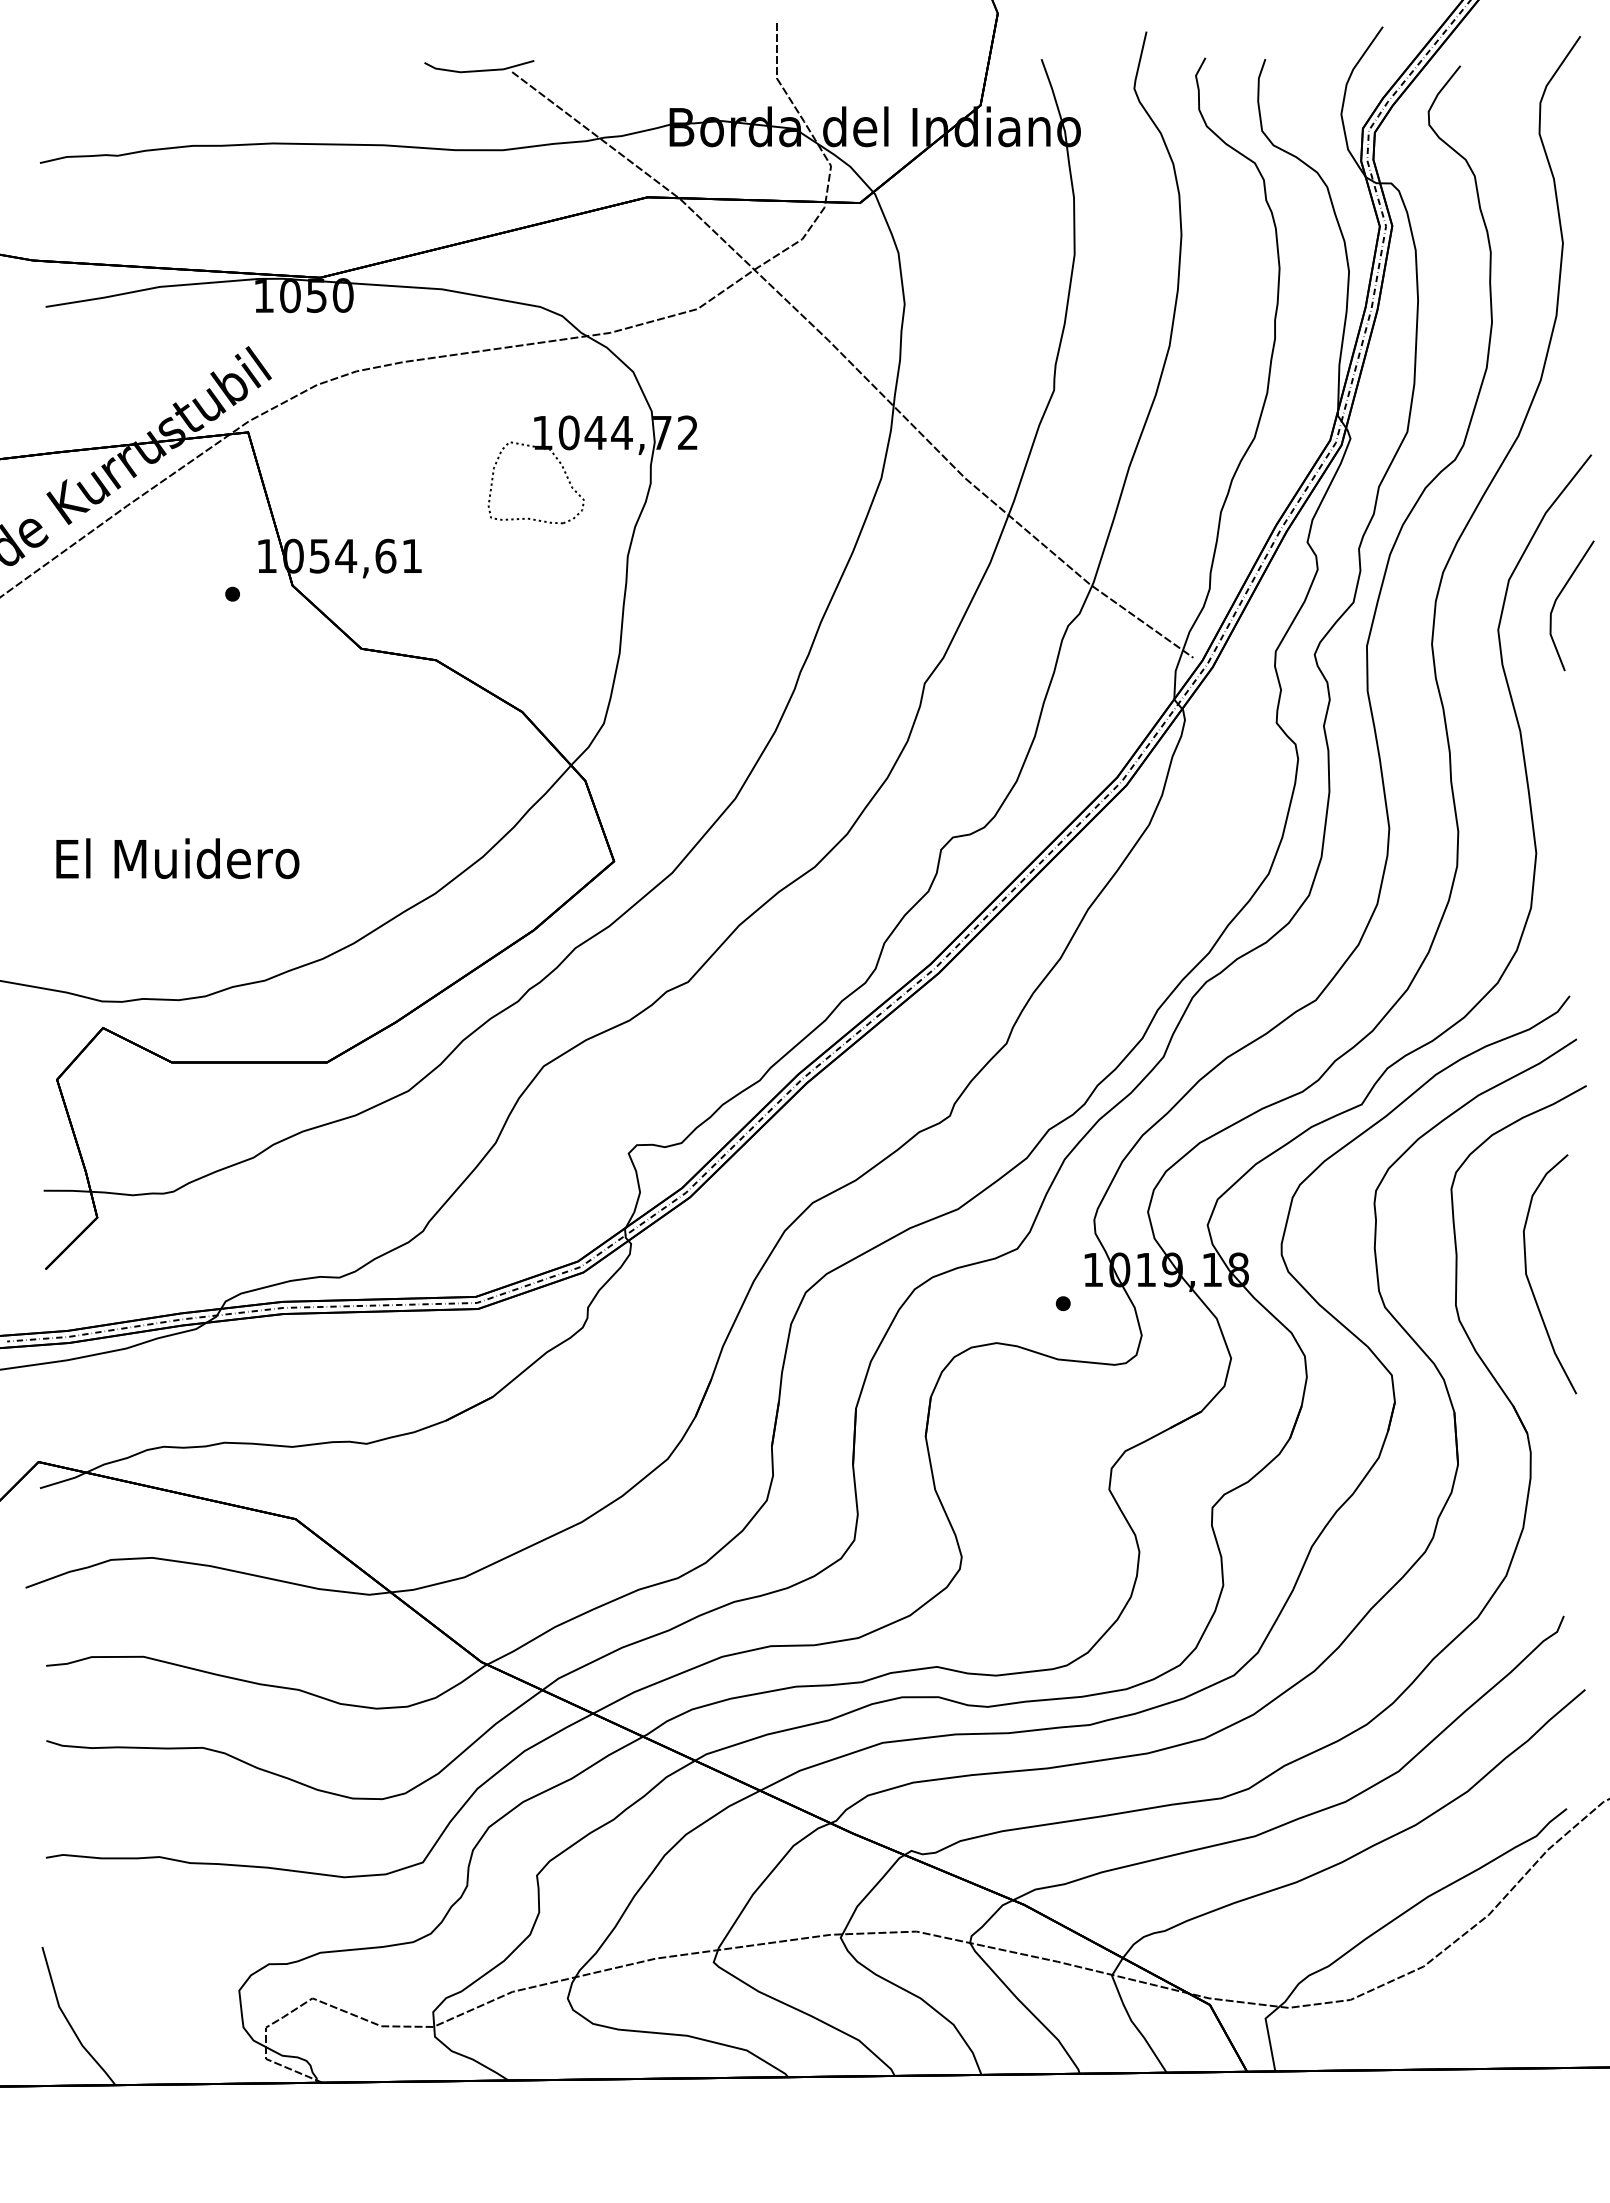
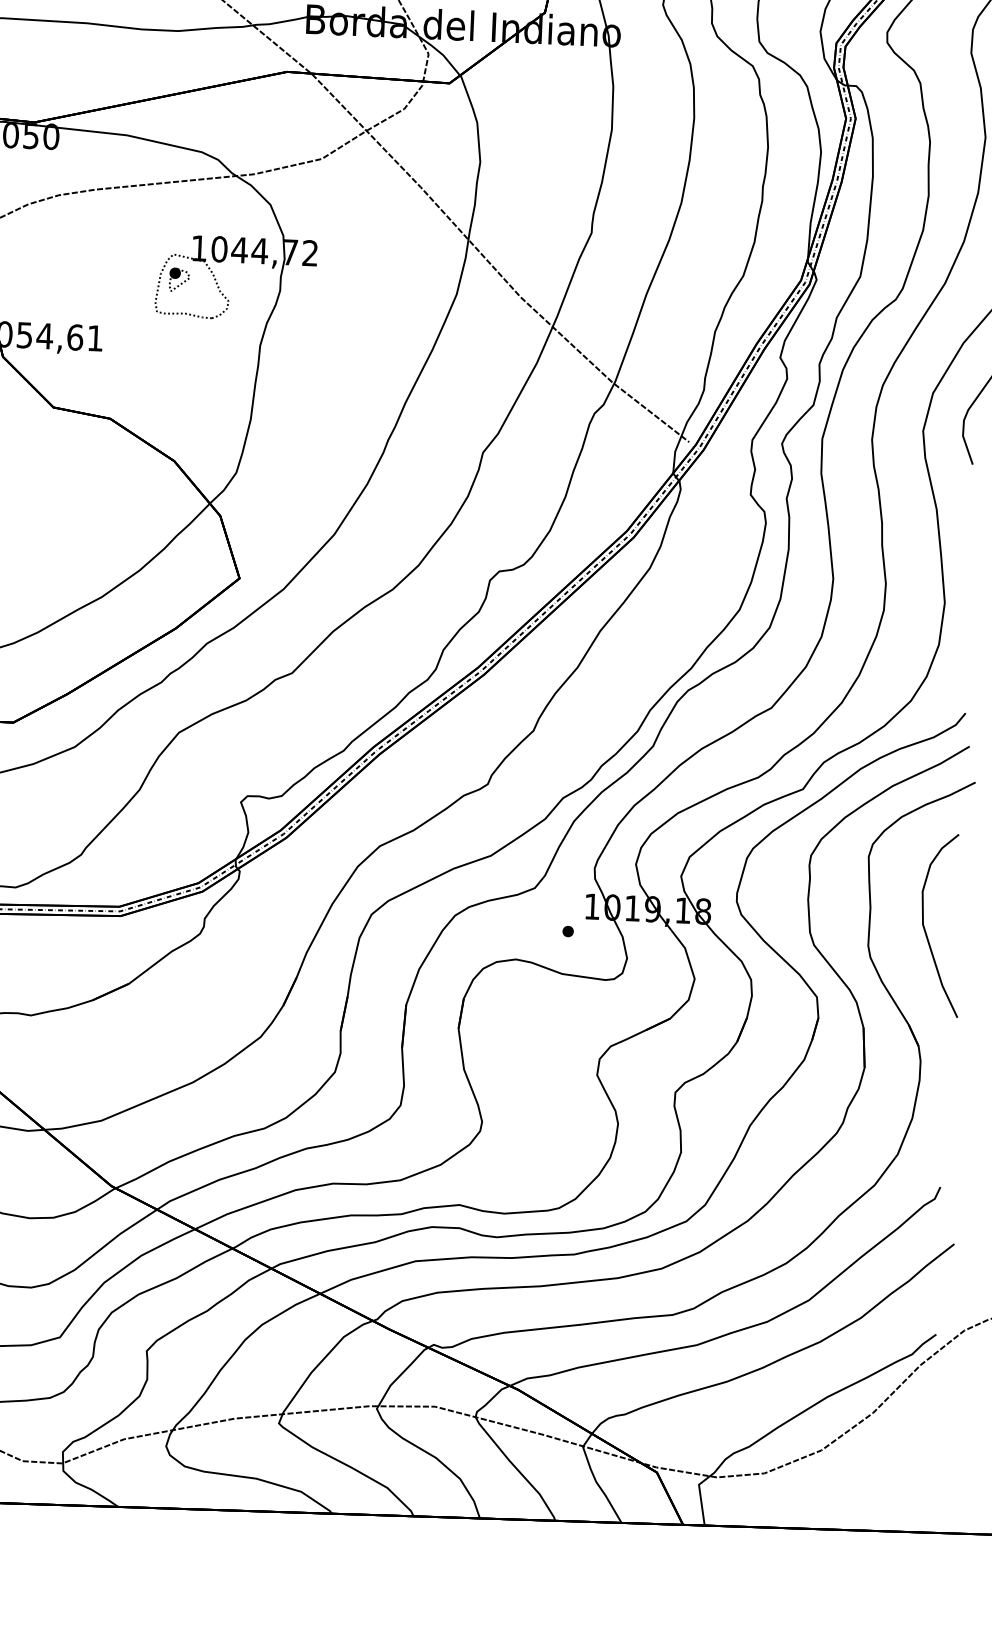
part: (518, 474) -> (179, 279), added

